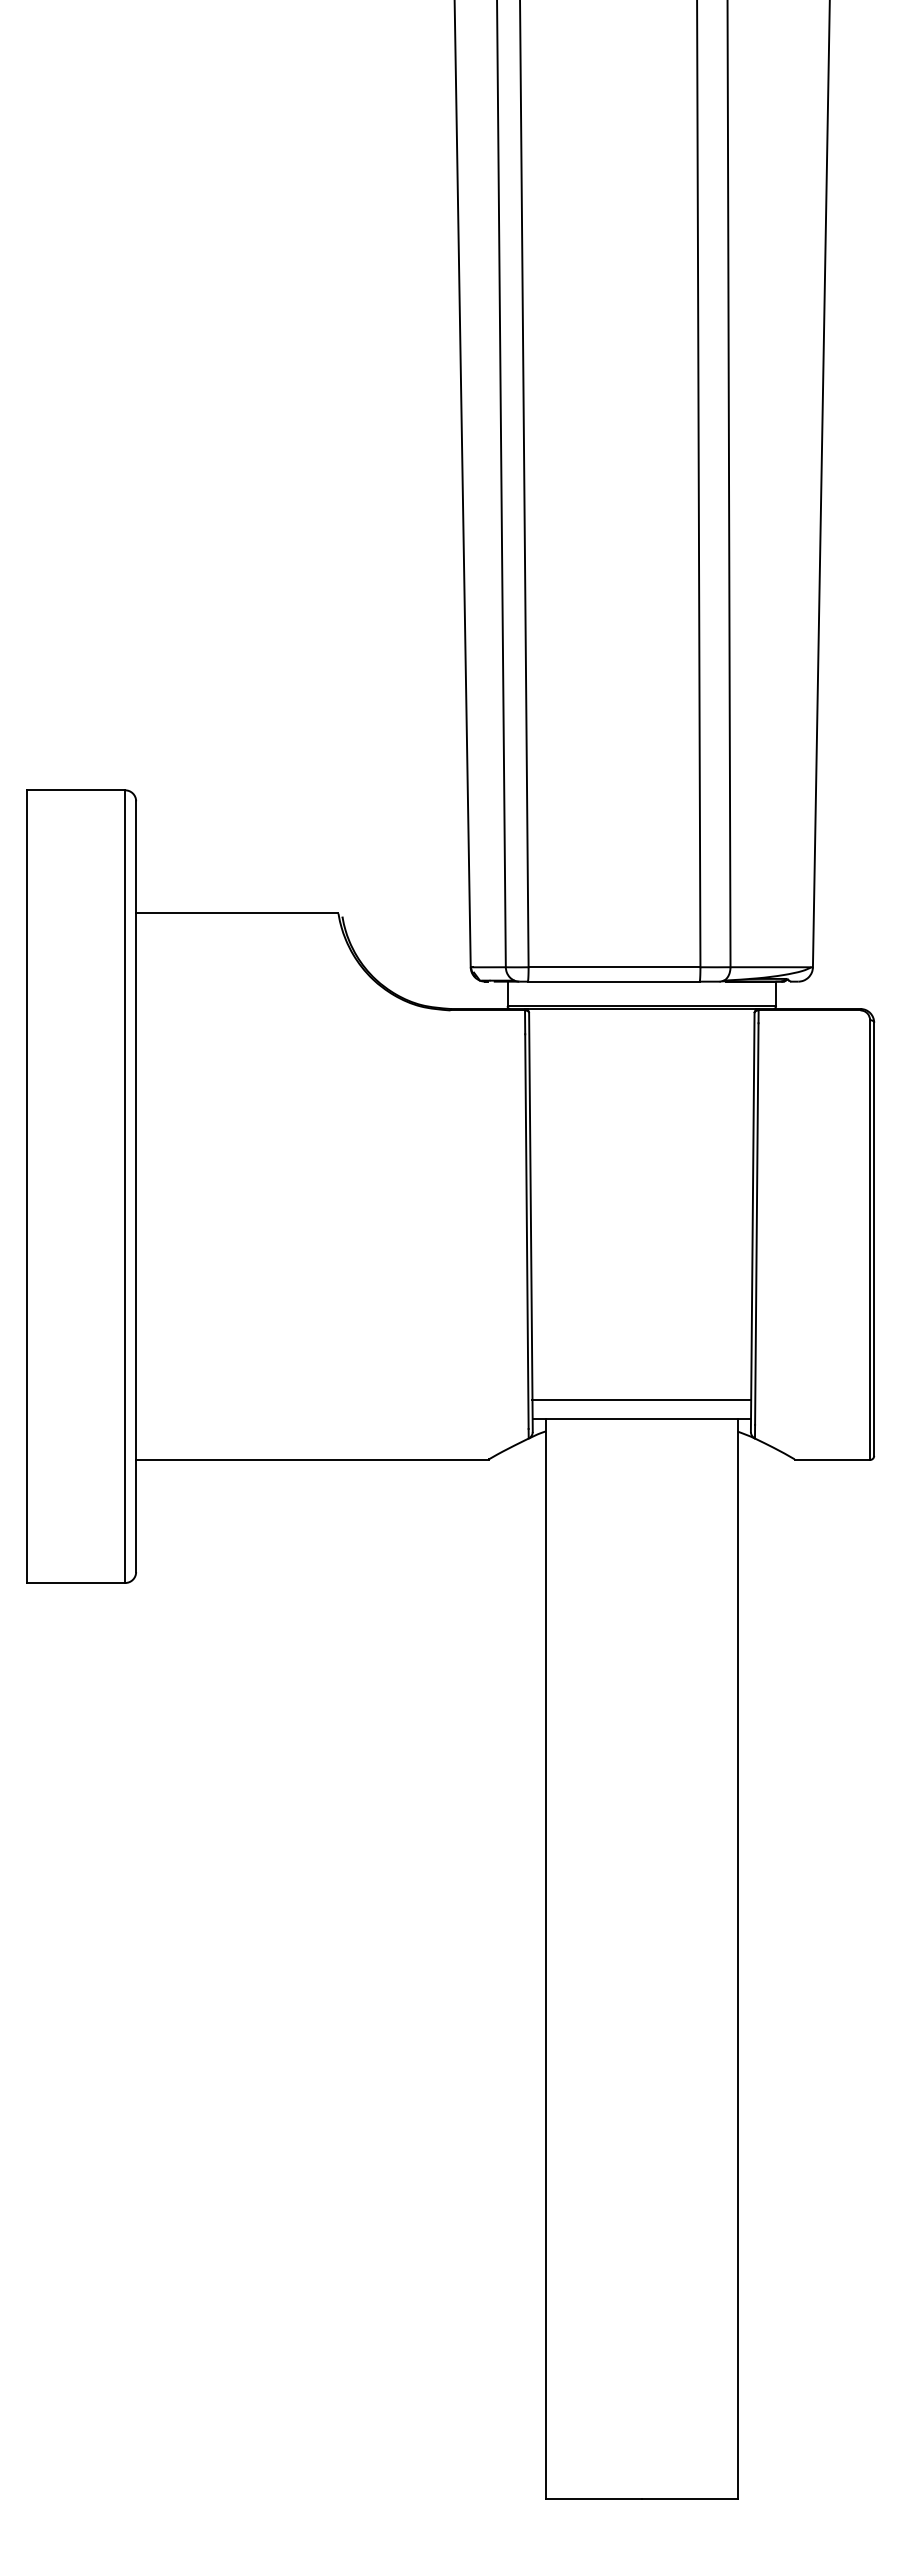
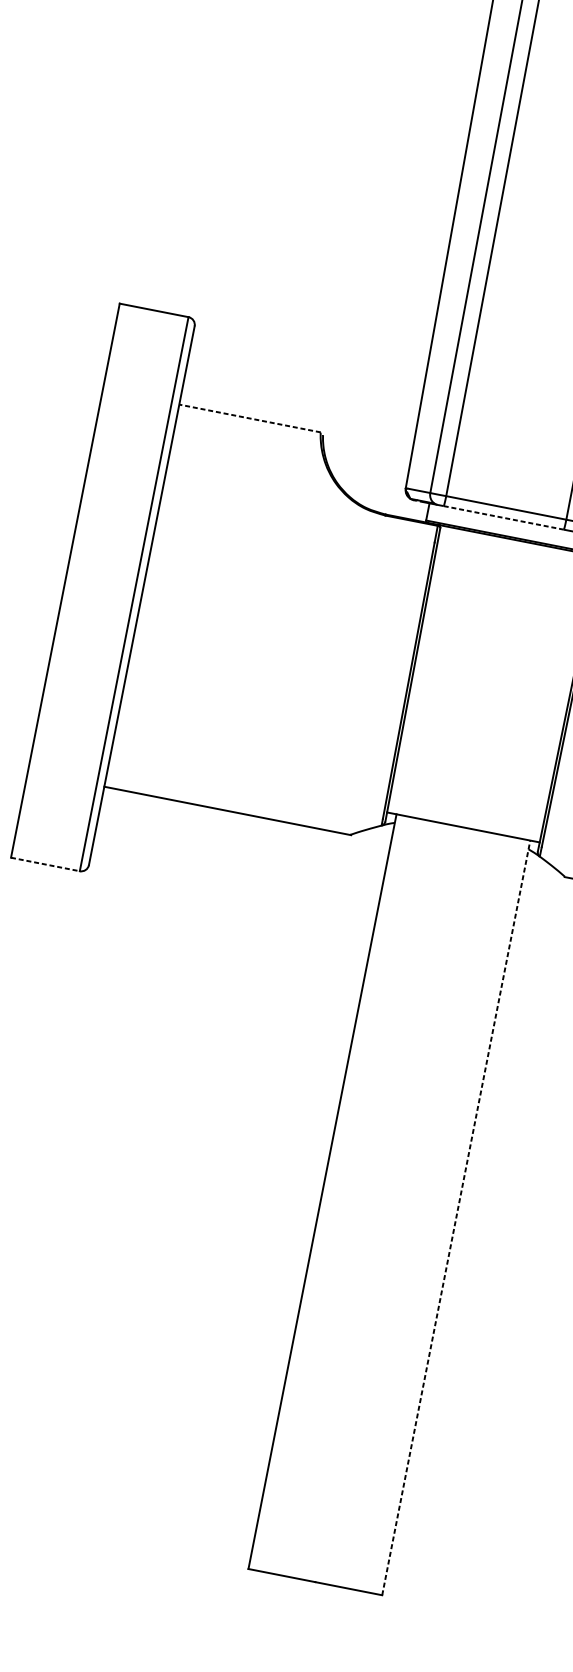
line: (236, 913) -> (249, 418), solid -> dashed
line: (613, 981) -> (503, 517), solid -> dashed
line: (641, 1399) -> (465, 813), removed
line: (76, 1583) -> (45, 864), solid -> dashed
line: (737, 1958) -> (456, 1217), solid -> dashed

